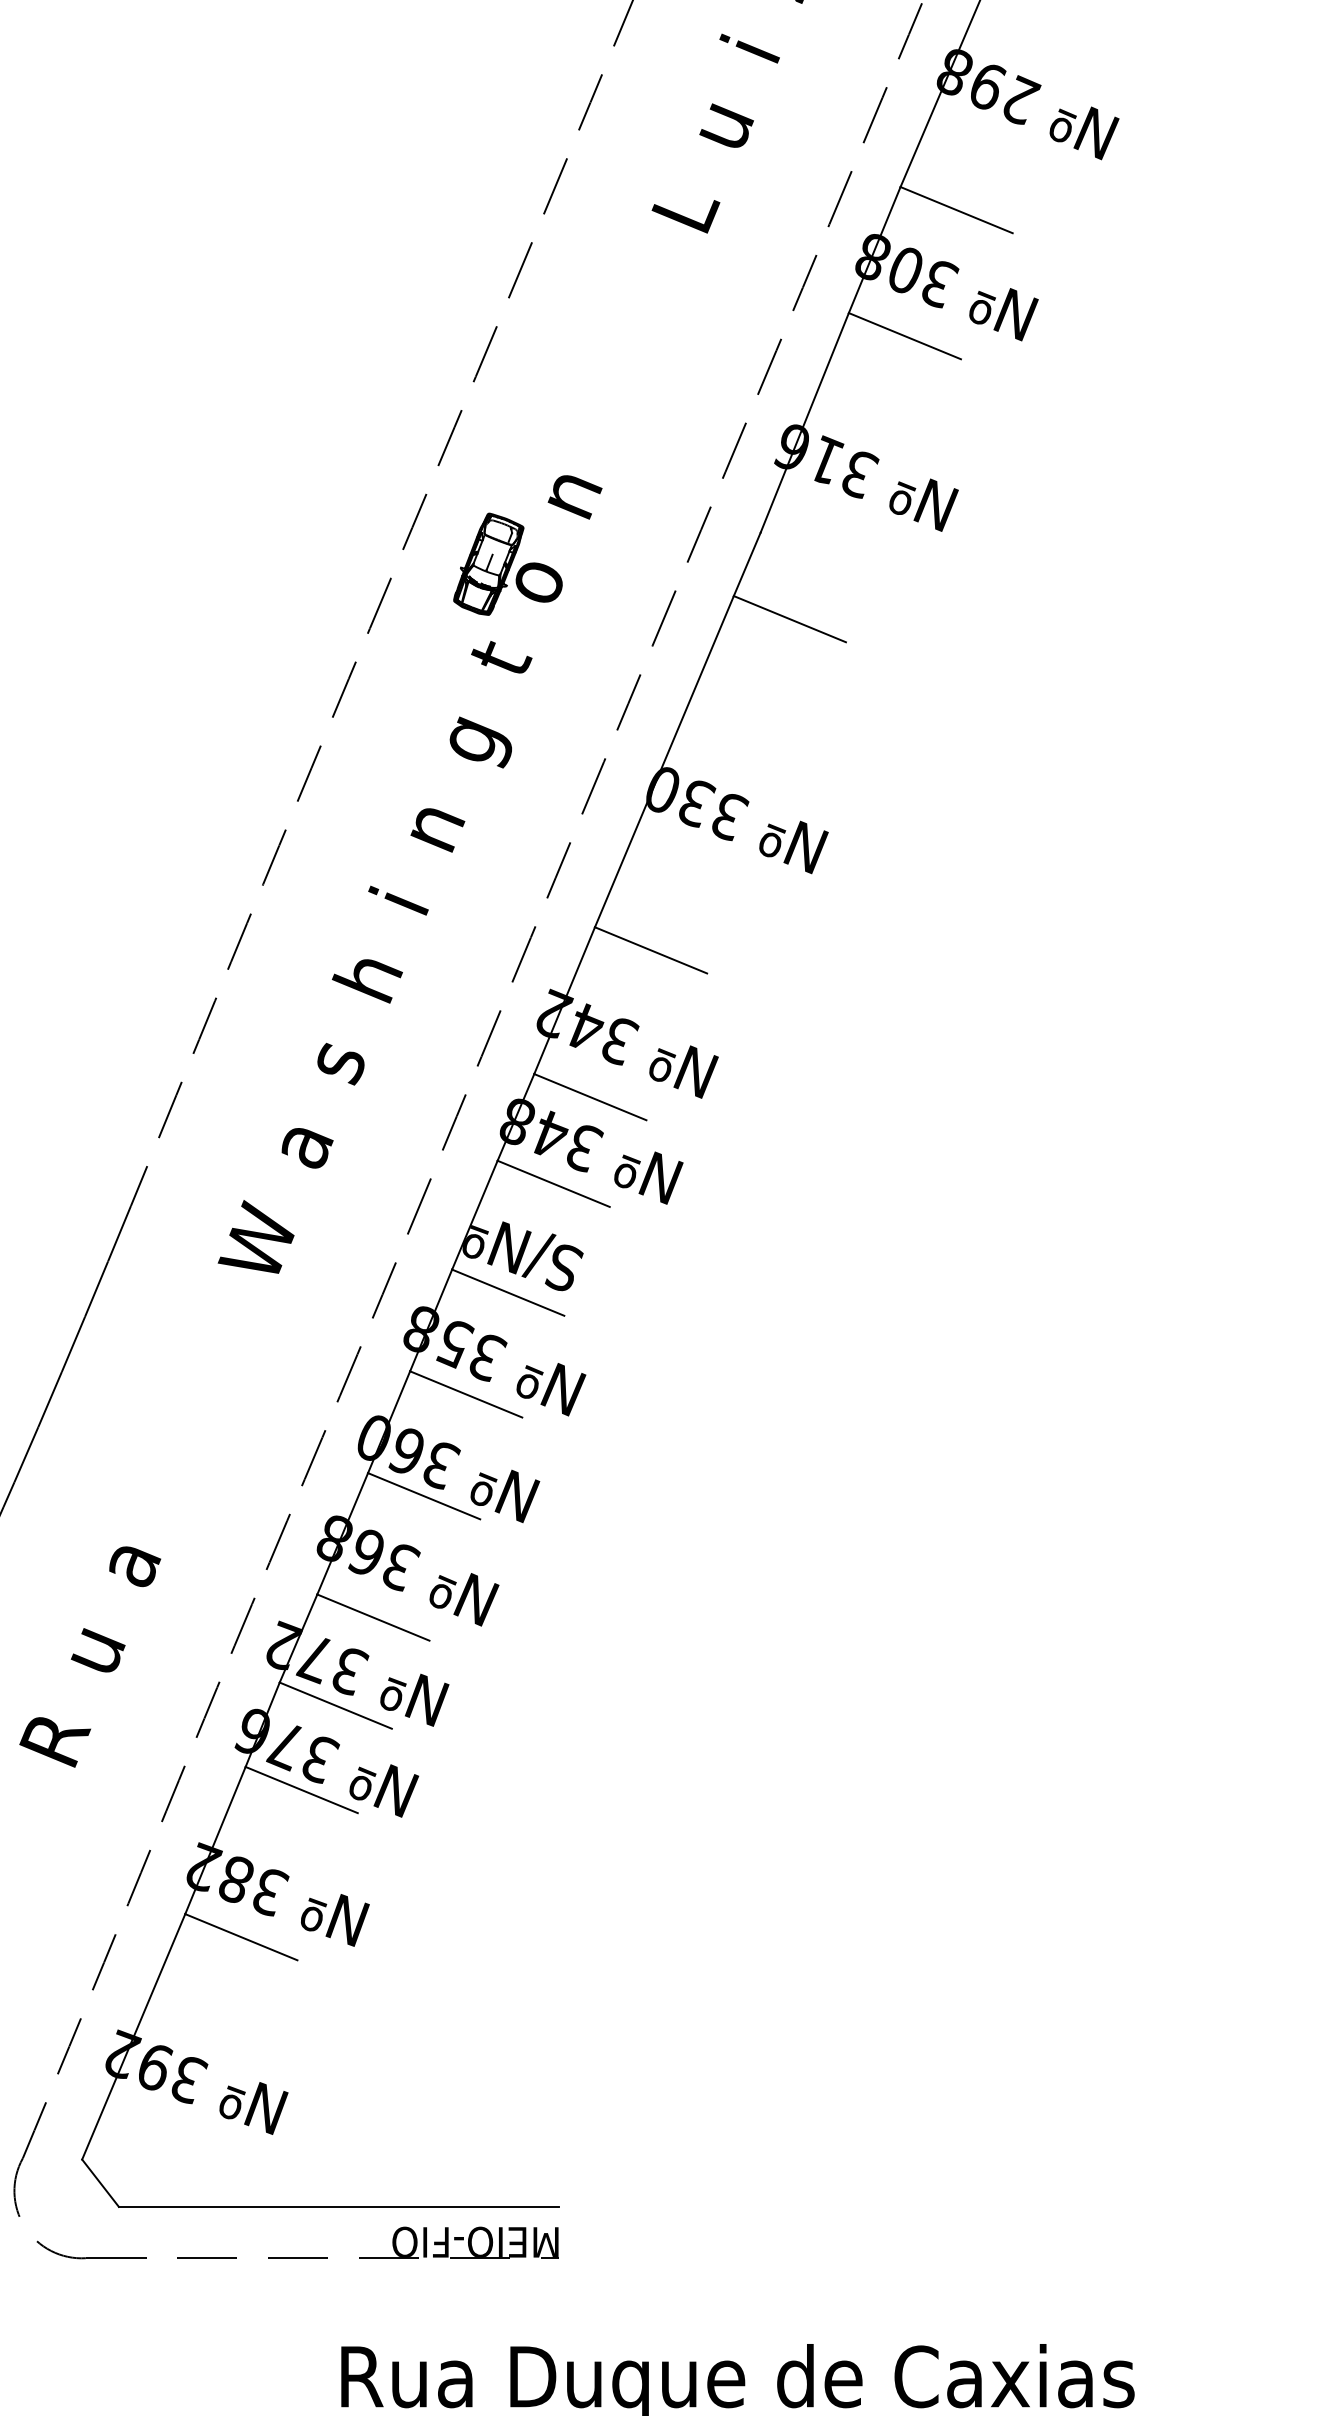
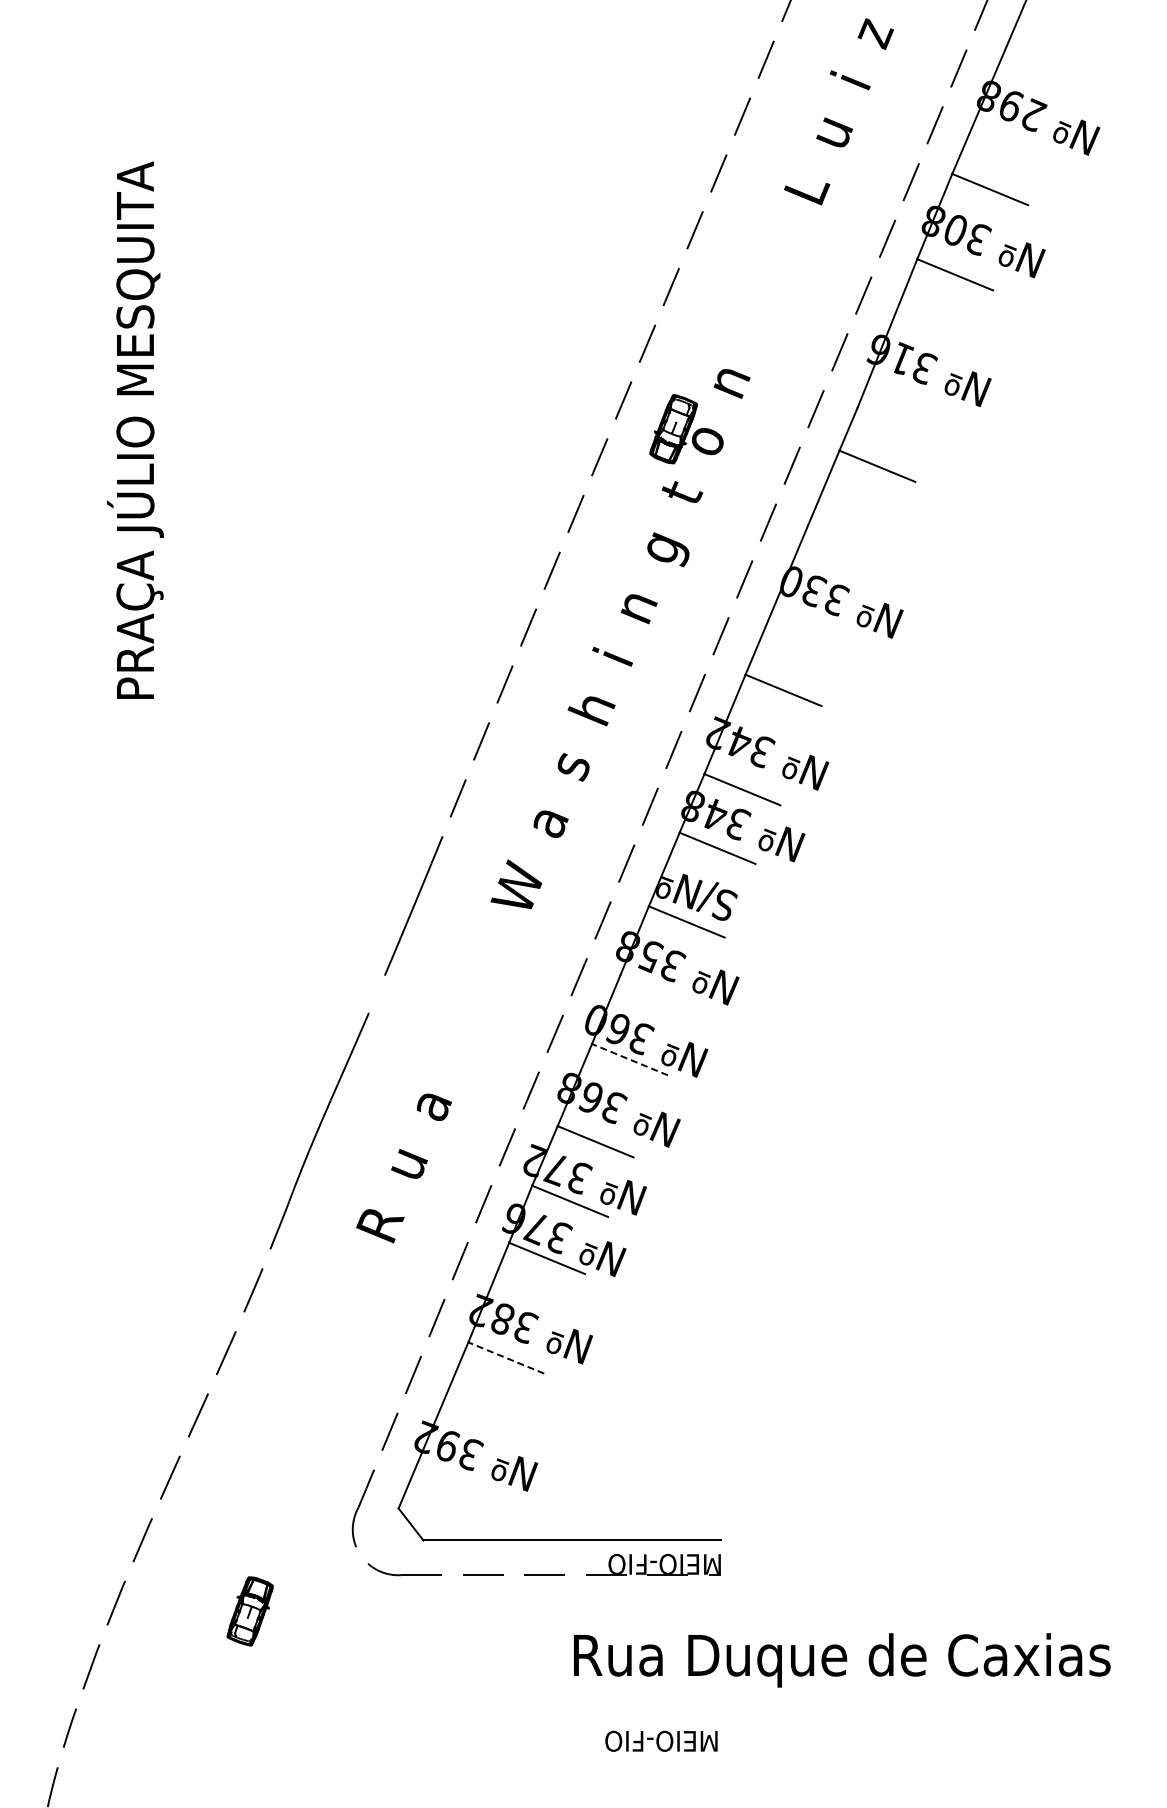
line: (466, 1393) -> (658, 990), removed
line: (49, 1398) -> (376, 993), removed
line: (423, 1495) -> (629, 1059), solid -> dashed
line: (240, 1936) -> (505, 1357), solid -> dashed

